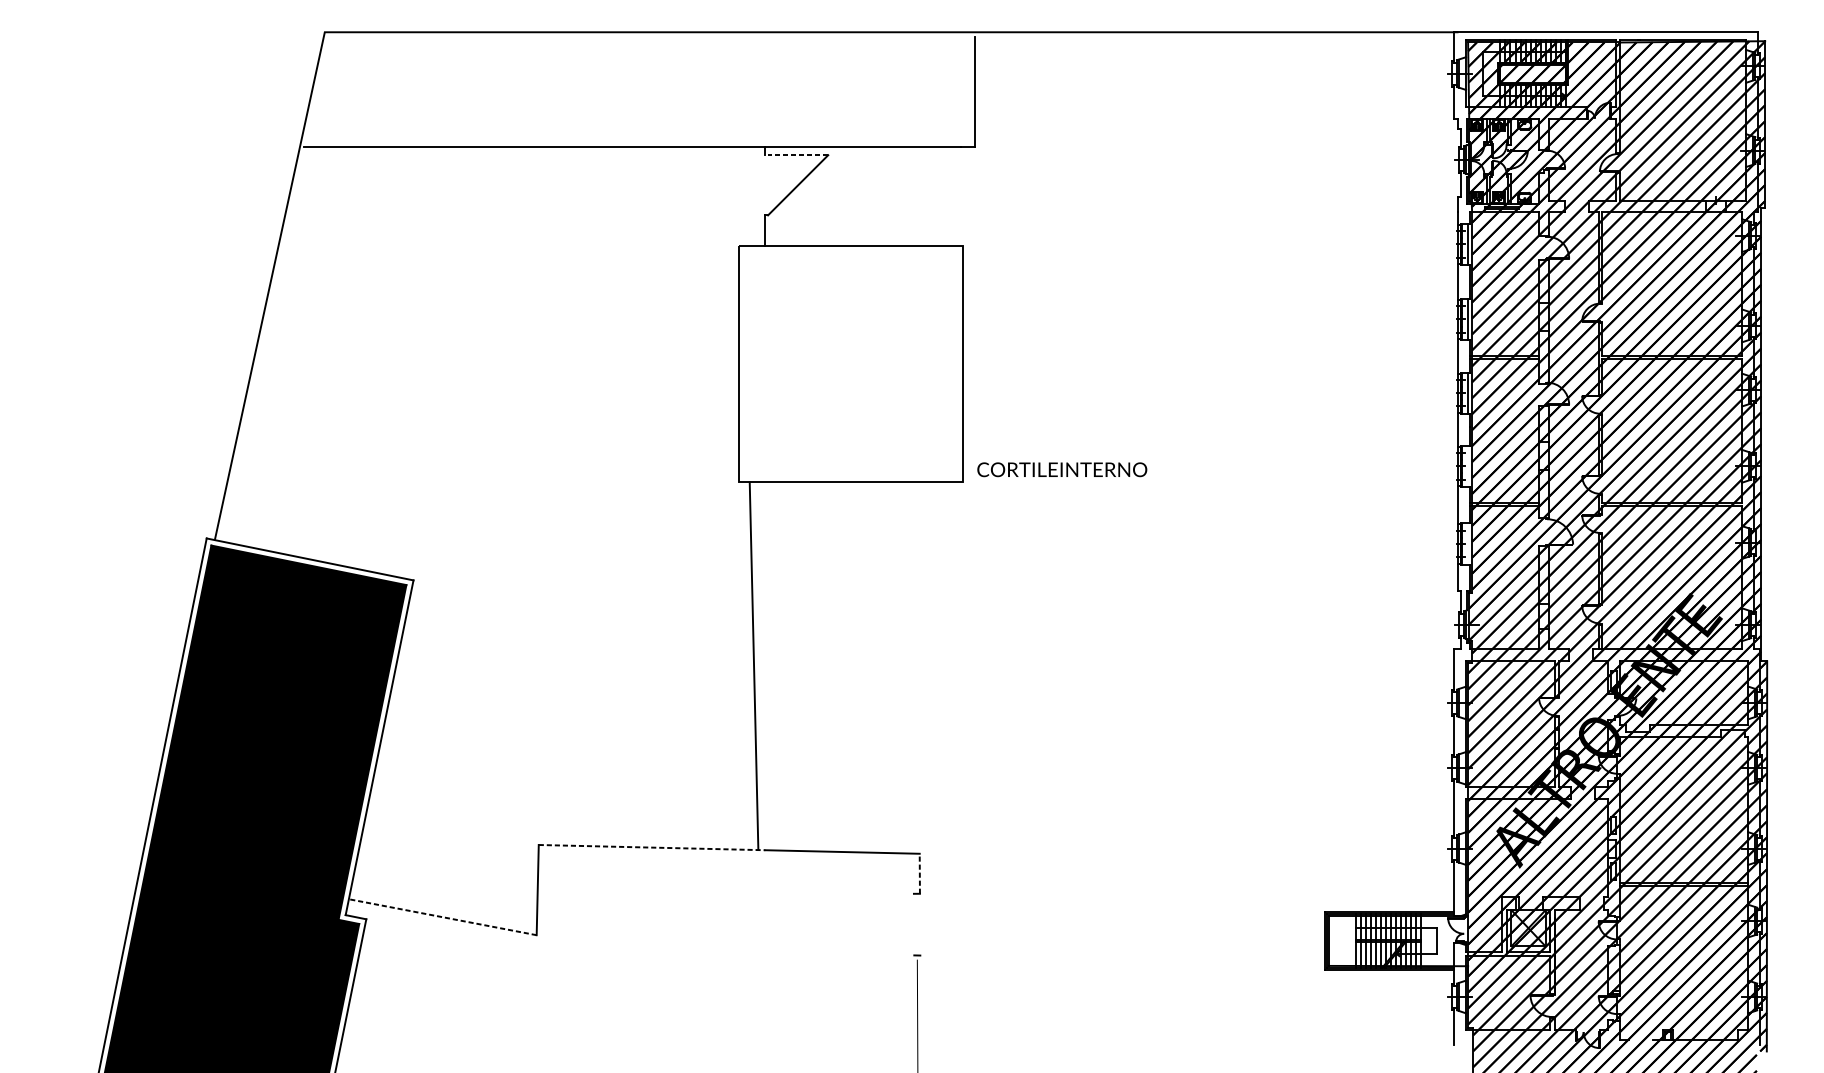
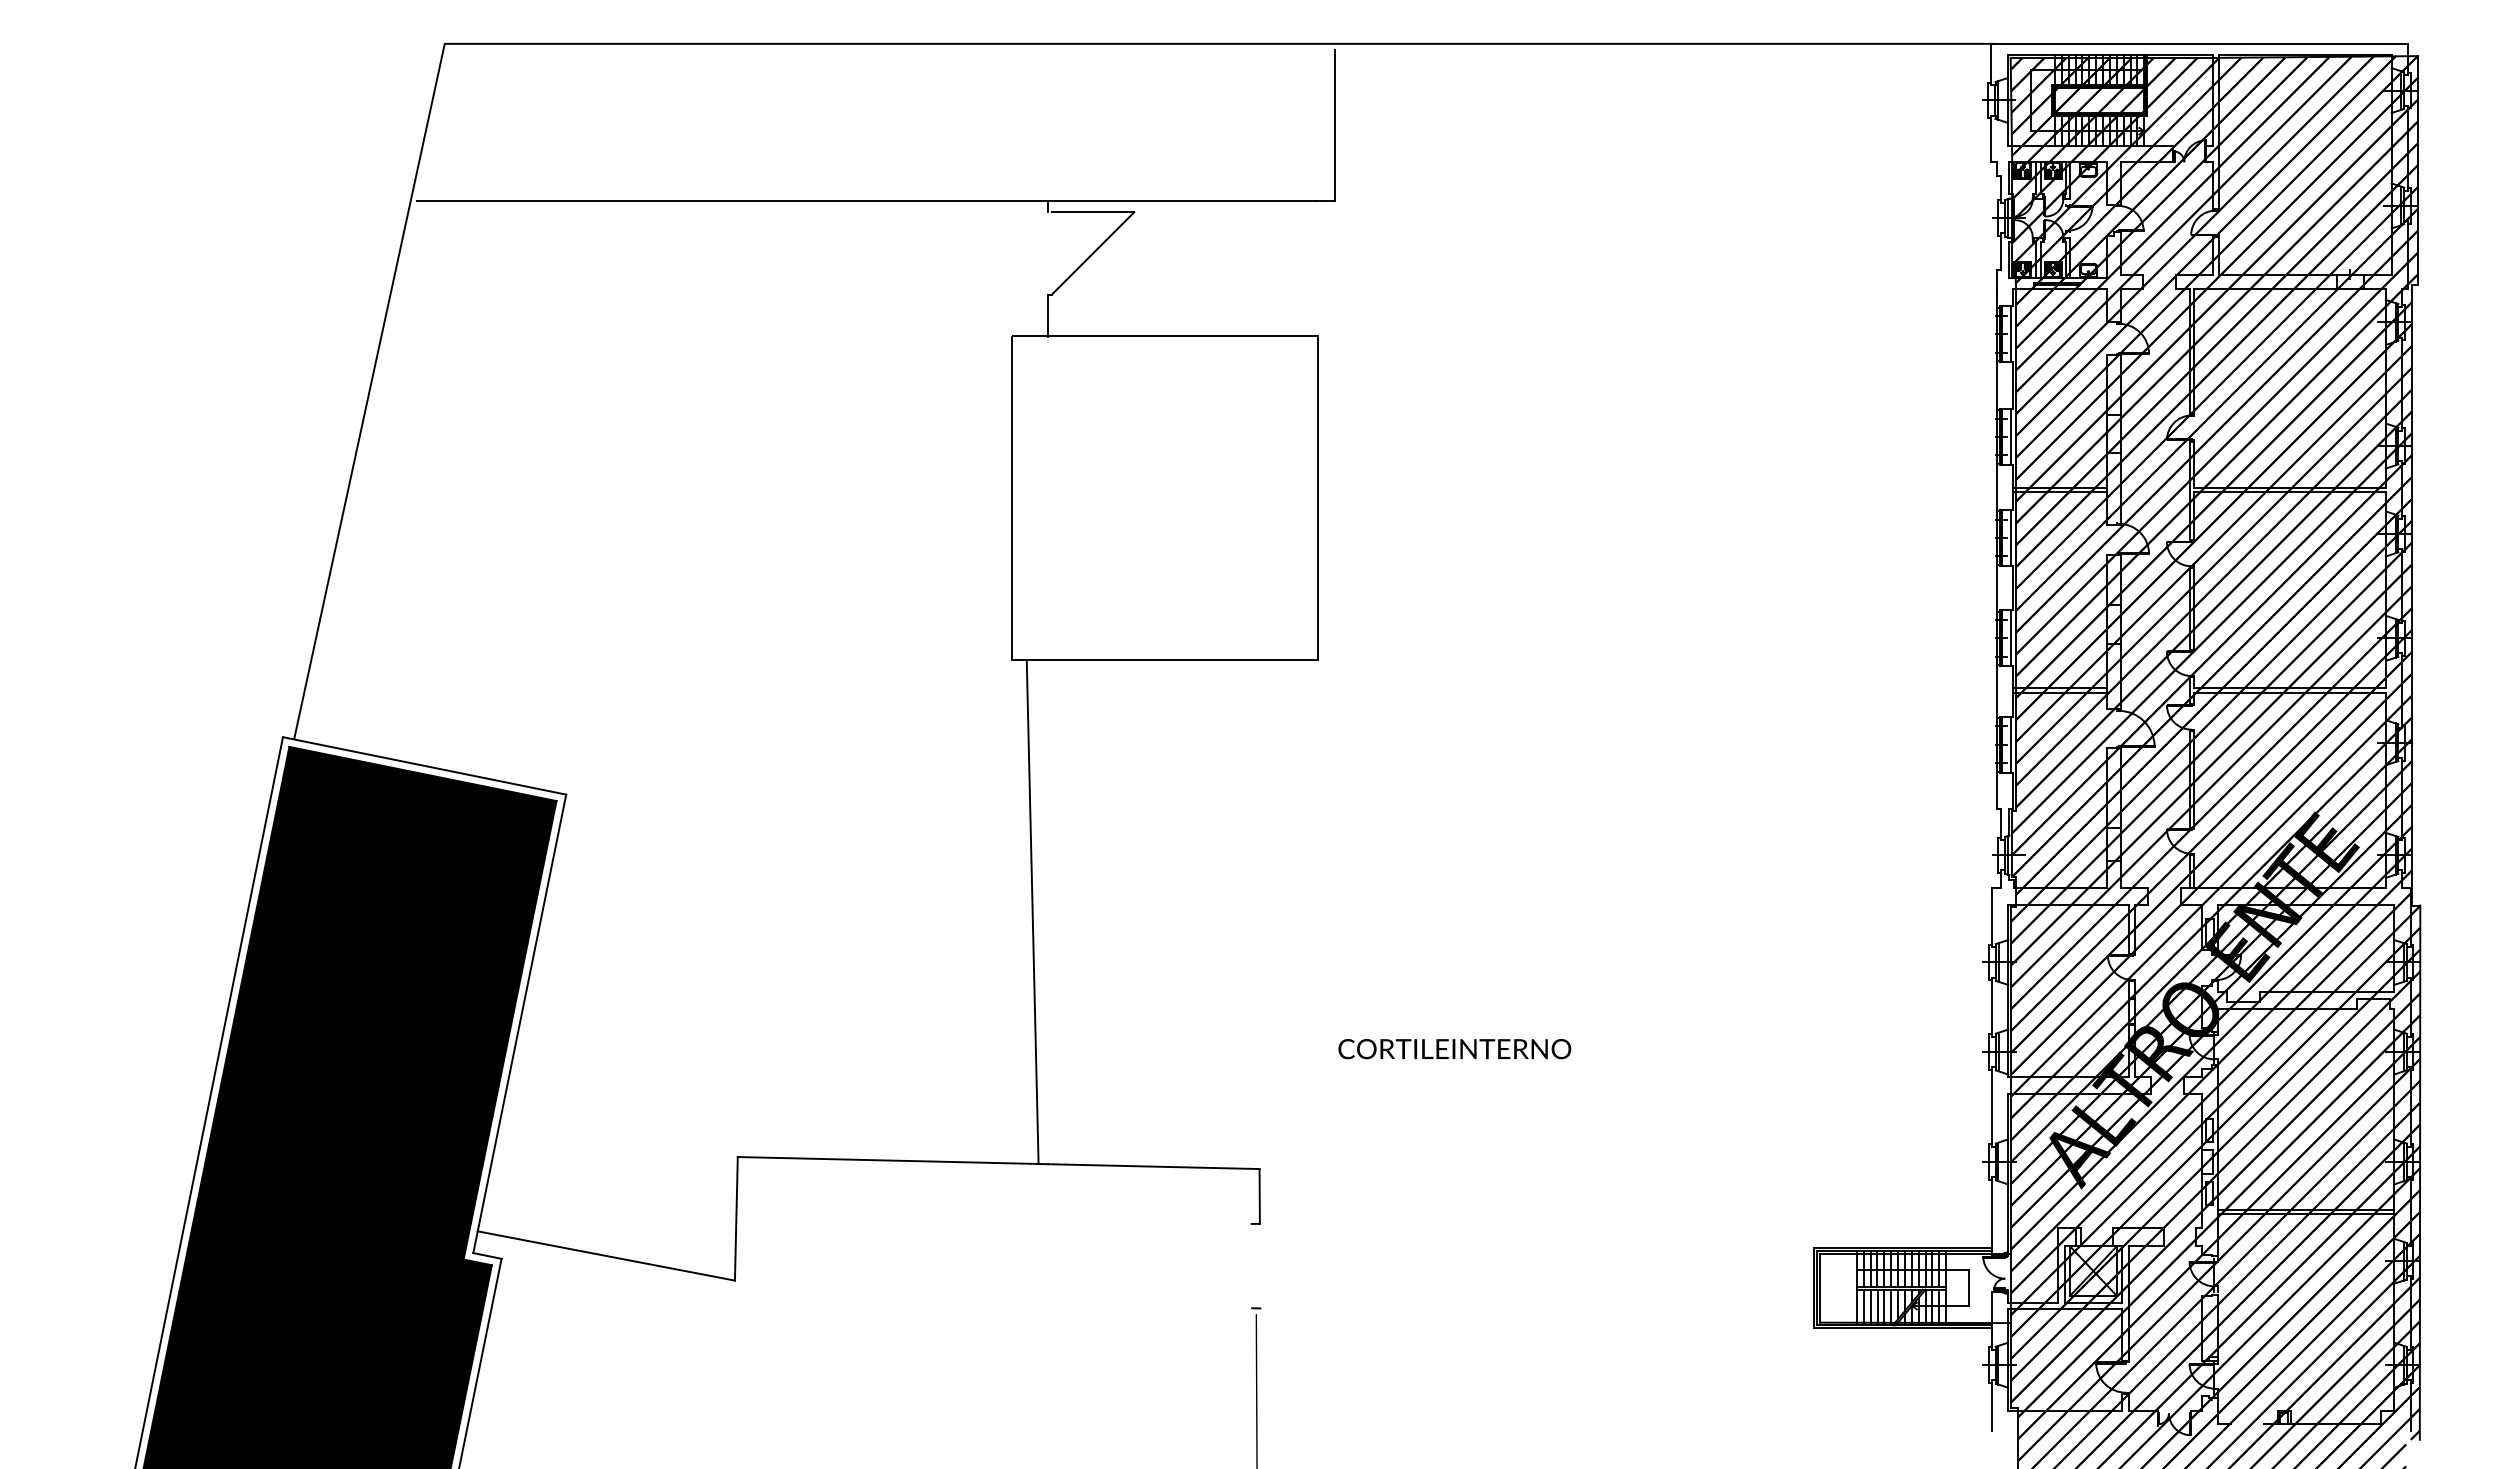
line: (797, 155) -> (1092, 212), dashed -> solid
line: (1467, 466) -> (2010, 638), added
text: (1062, 470) -> (1454, 1049), moved
line: (1467, 543) -> (2010, 744), added
line: (652, 847) -> (893, 1160), dashed -> solid
line: (919, 873) -> (1259, 1195), dashed -> solid
line: (442, 916) -> (606, 1255), dashed -> solid

